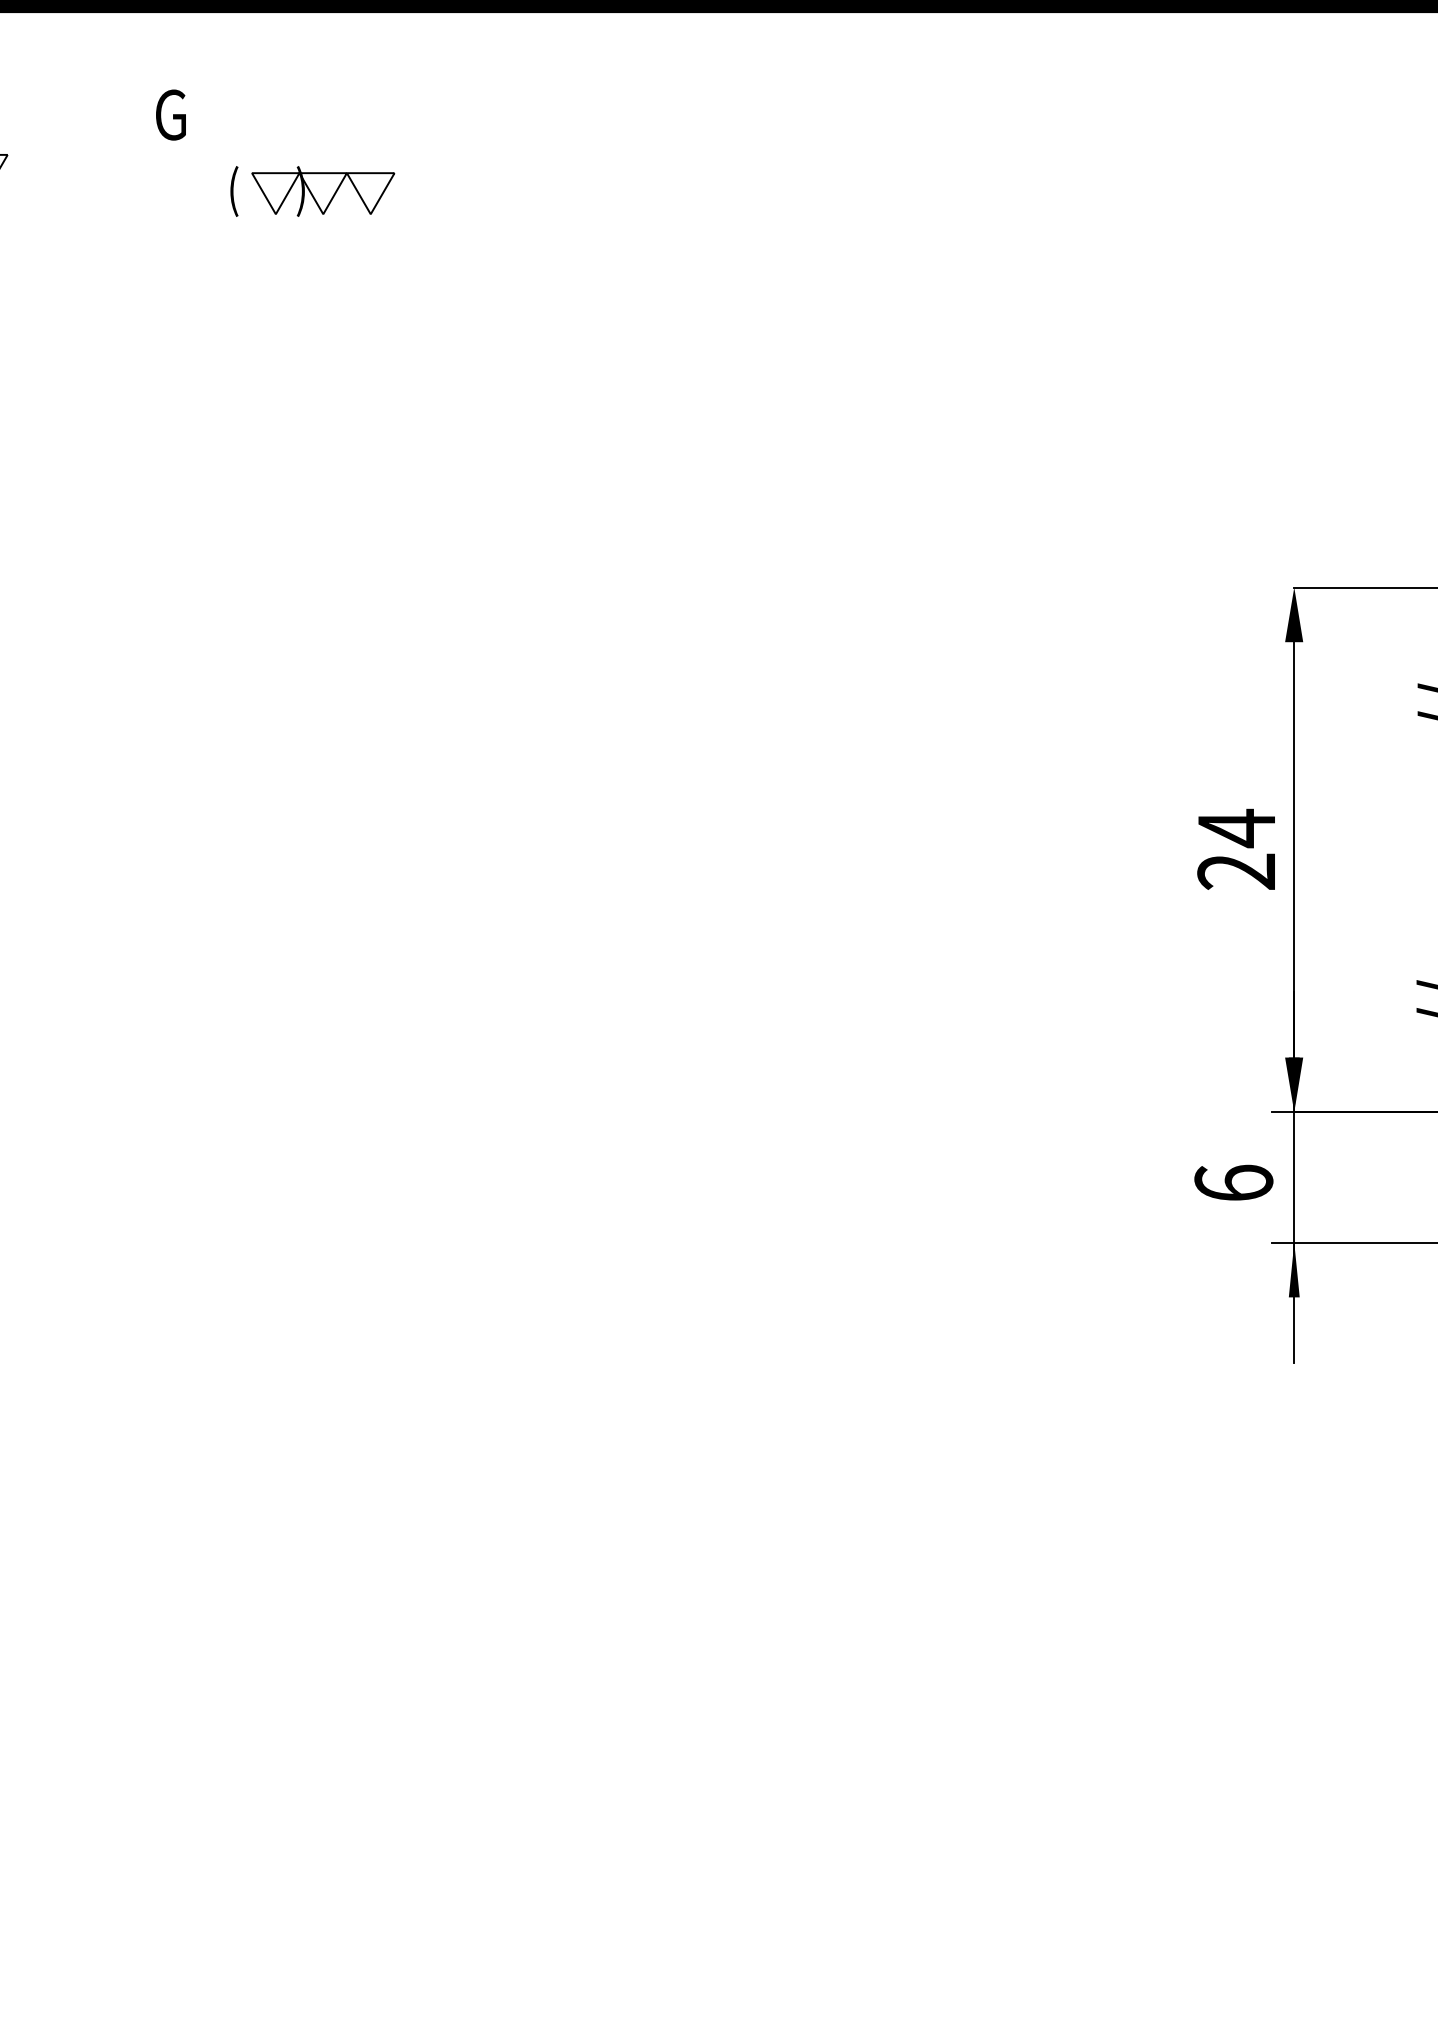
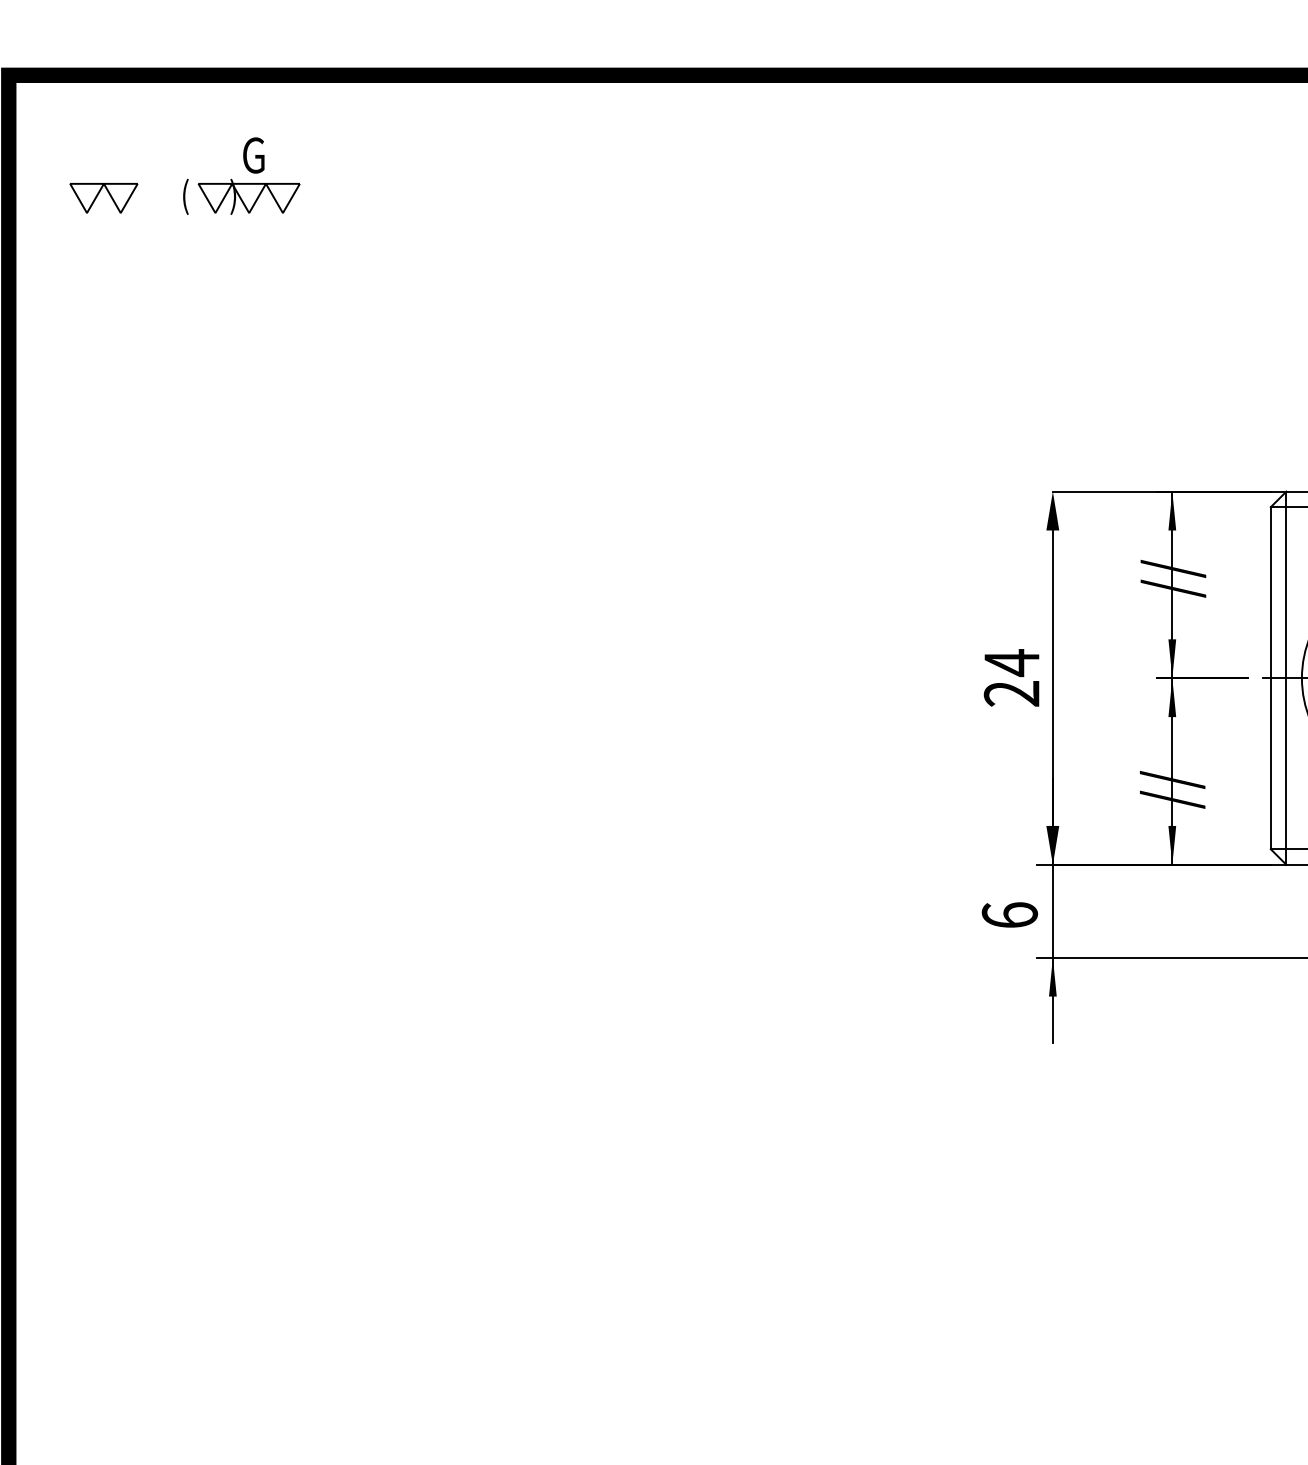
part: (312, 190) -> (241, 196), moved

